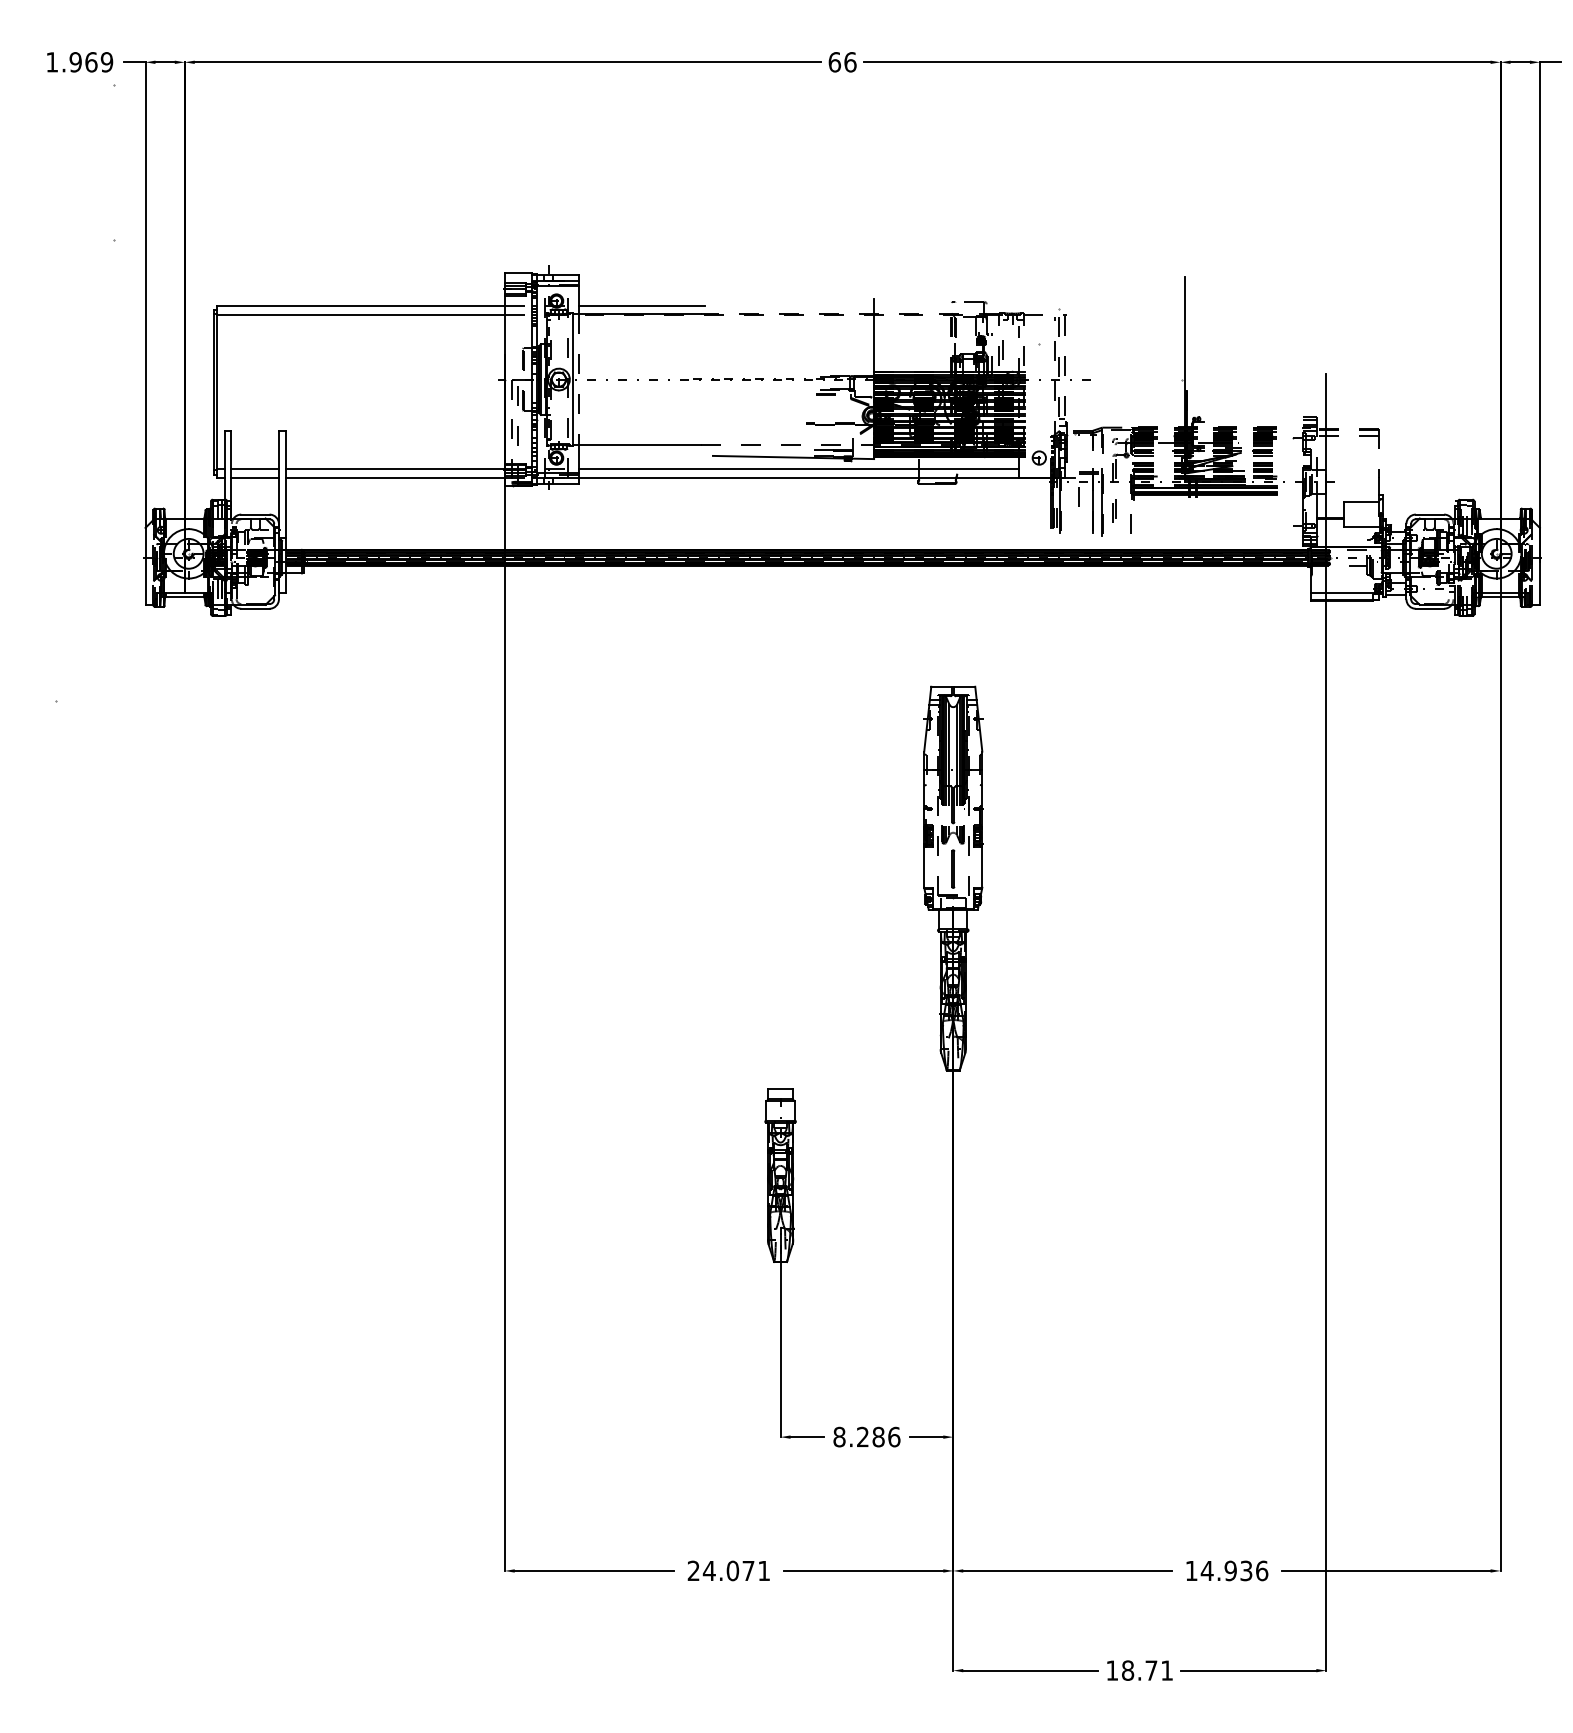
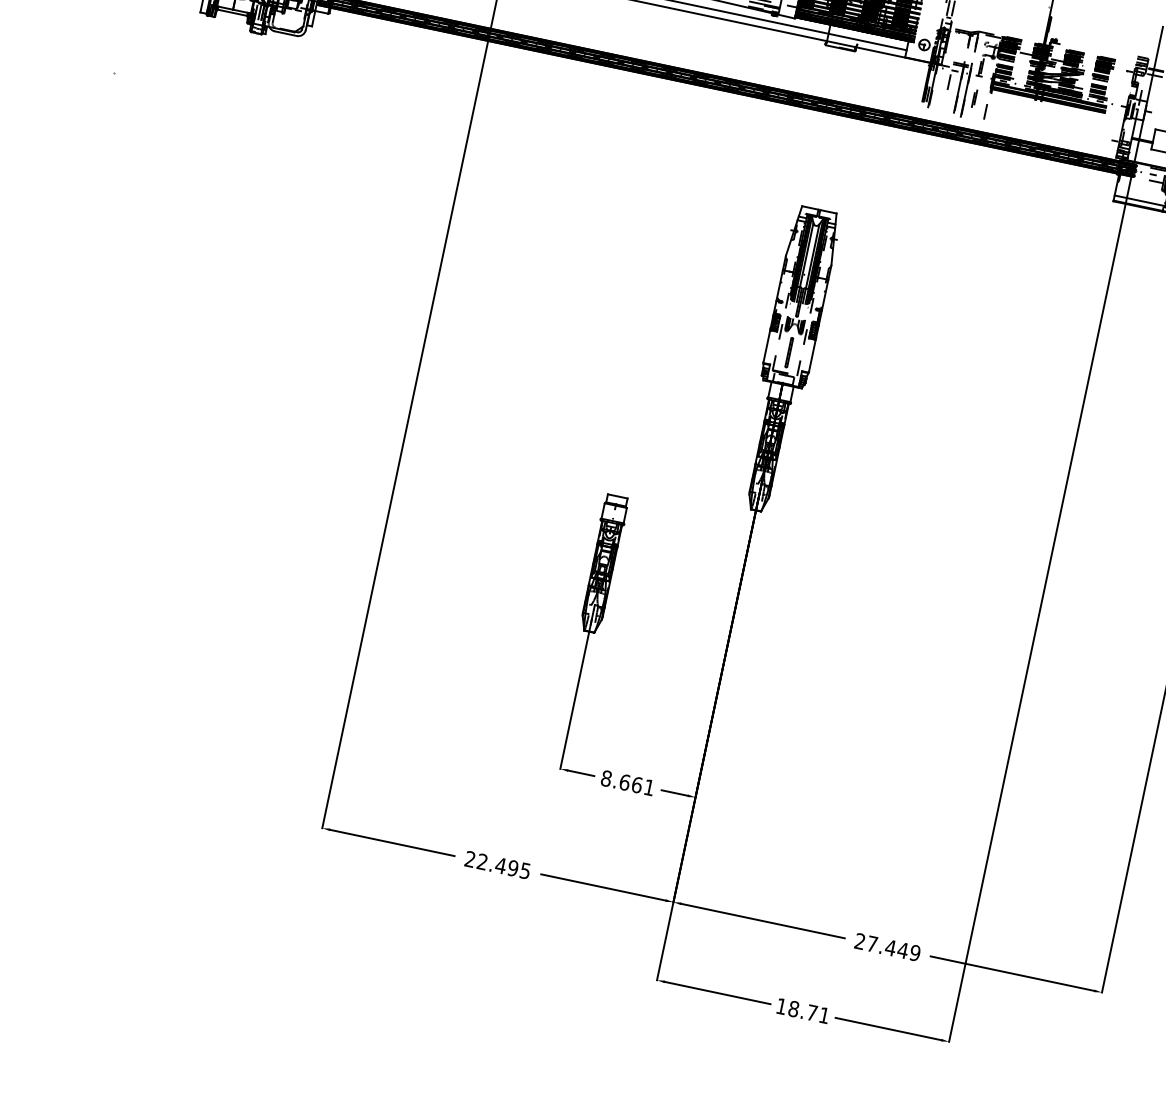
text: (878, 1436) -> (637, 784), 8.286 -> 8.661
text: (735, 1570) -> (503, 865), 24.071 -> 22.495
text: (1226, 1570) -> (887, 946), 14.936 -> 27.449

